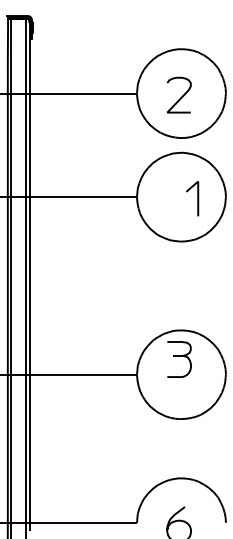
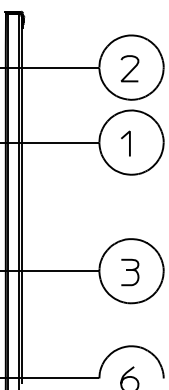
line: (197, 198) -> (129, 143), moved
part: (179, 359) -> (130, 272), moved

